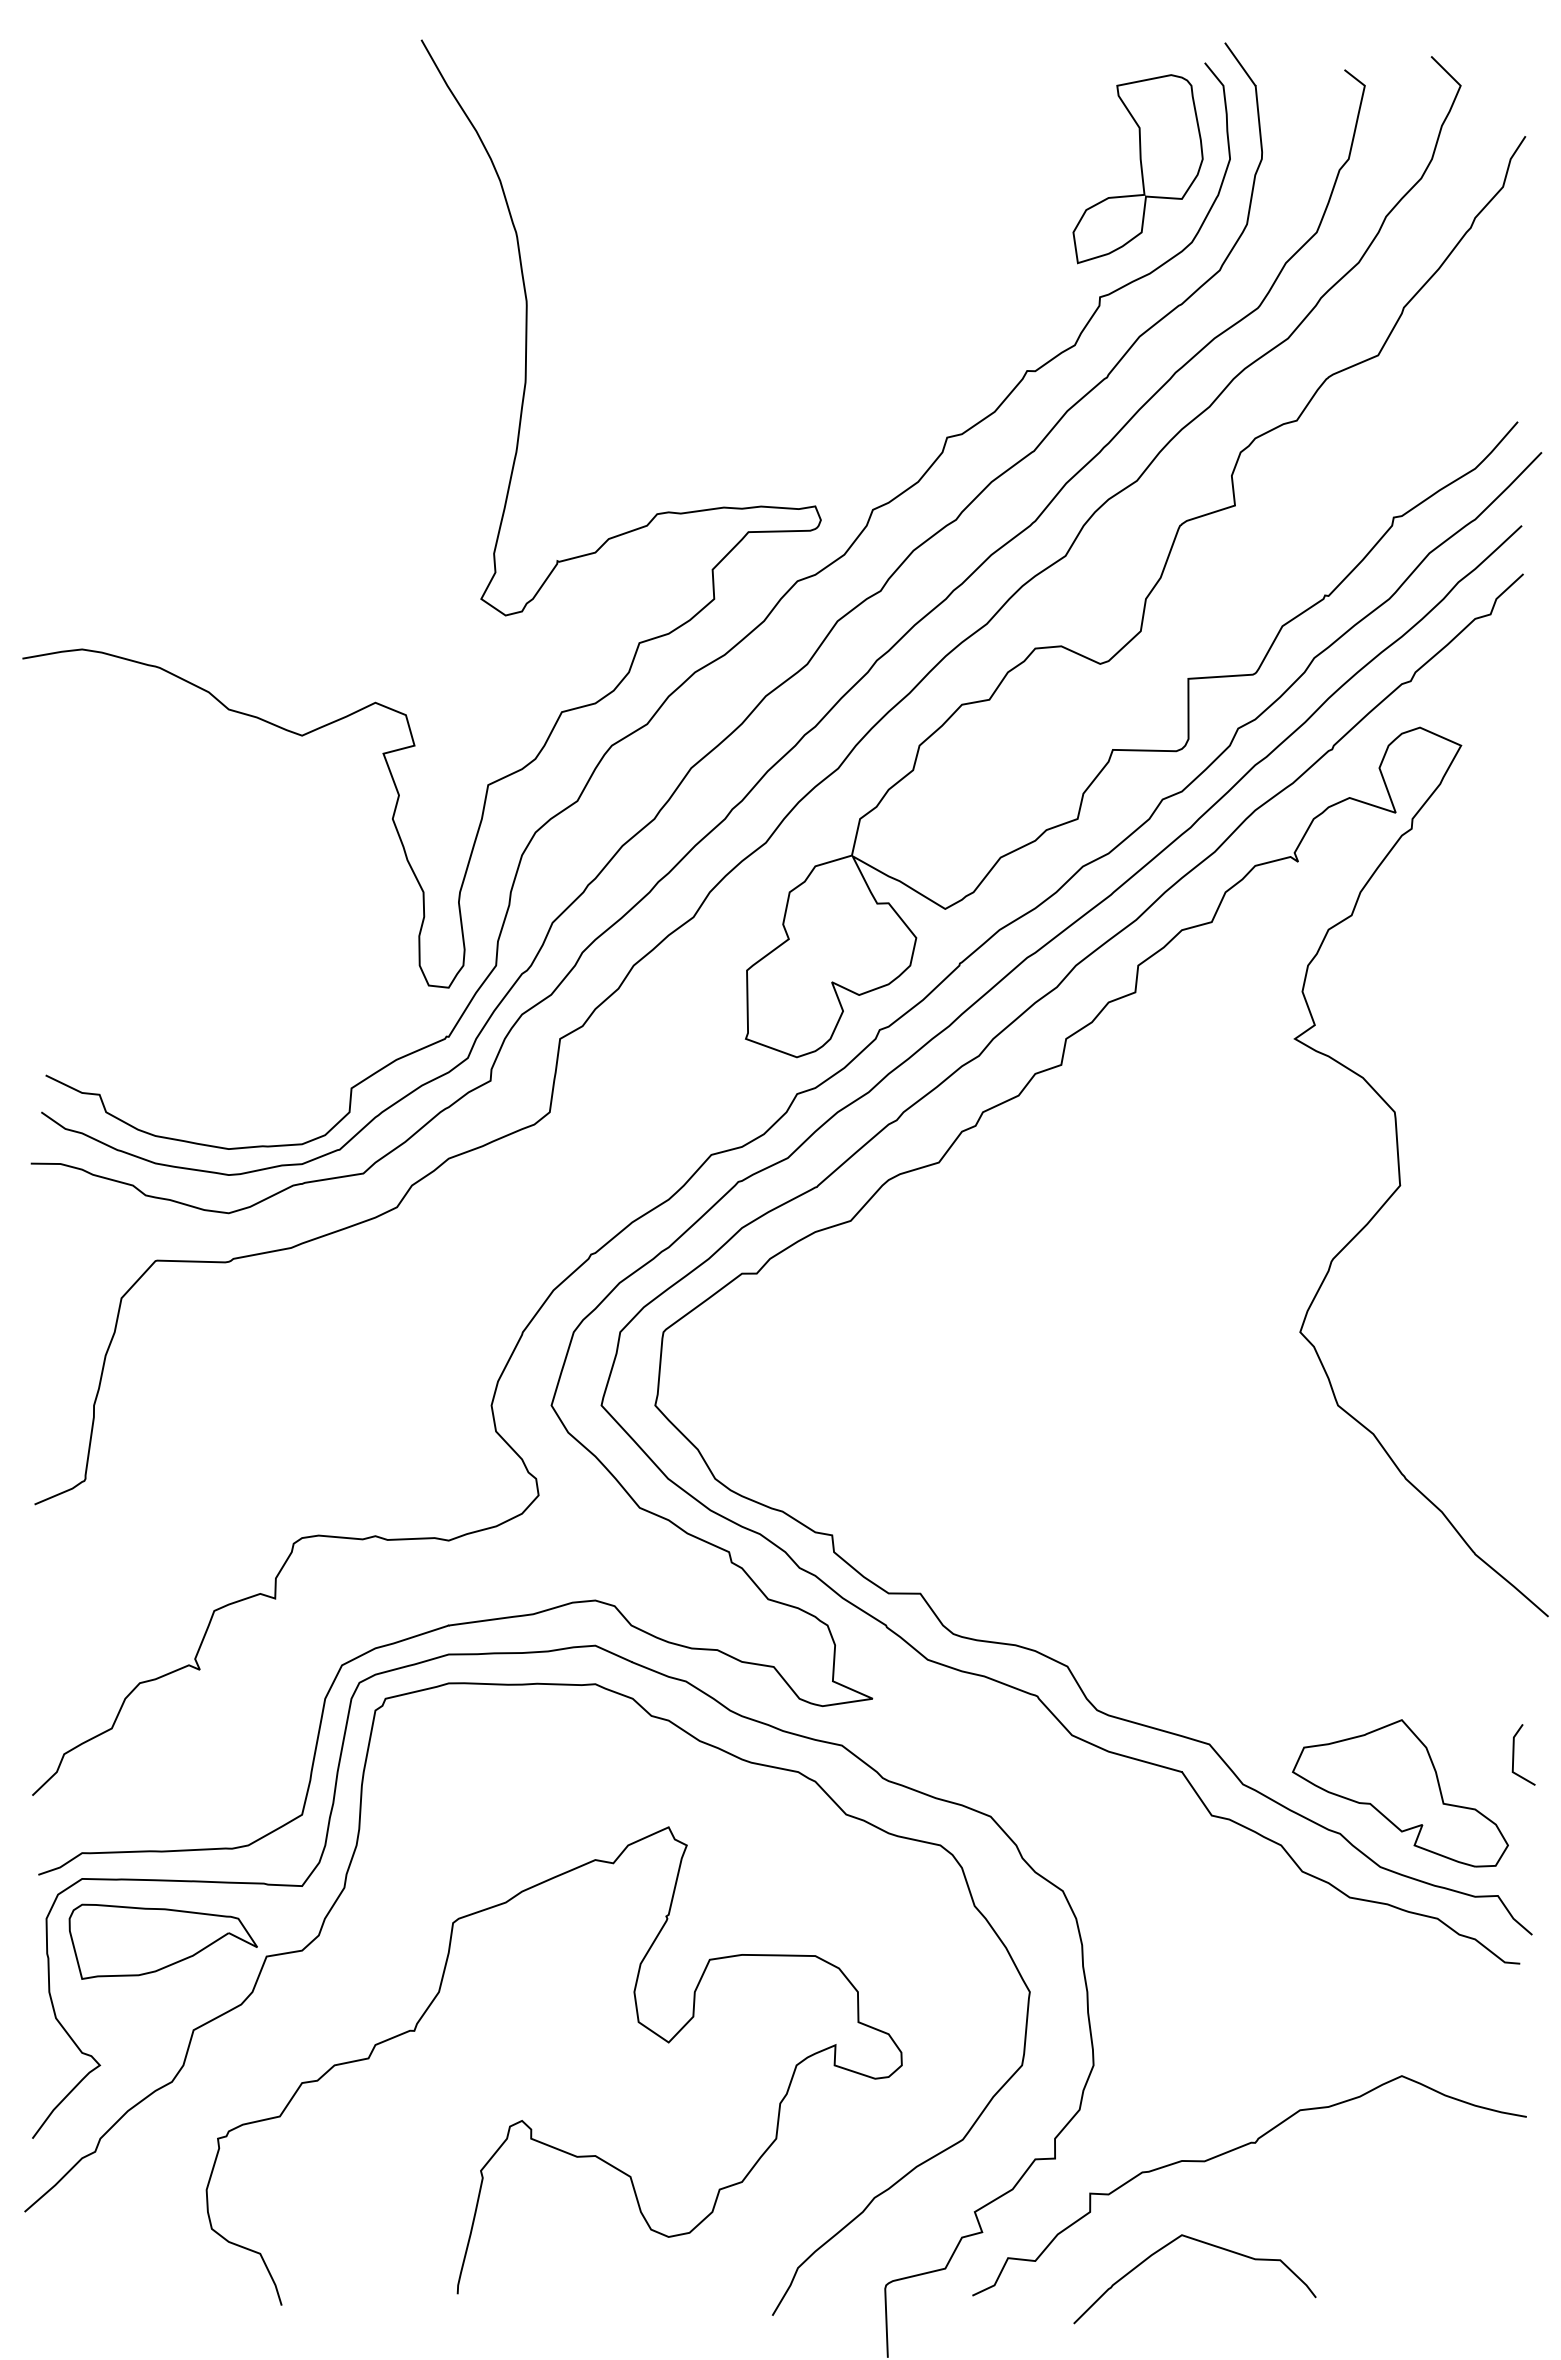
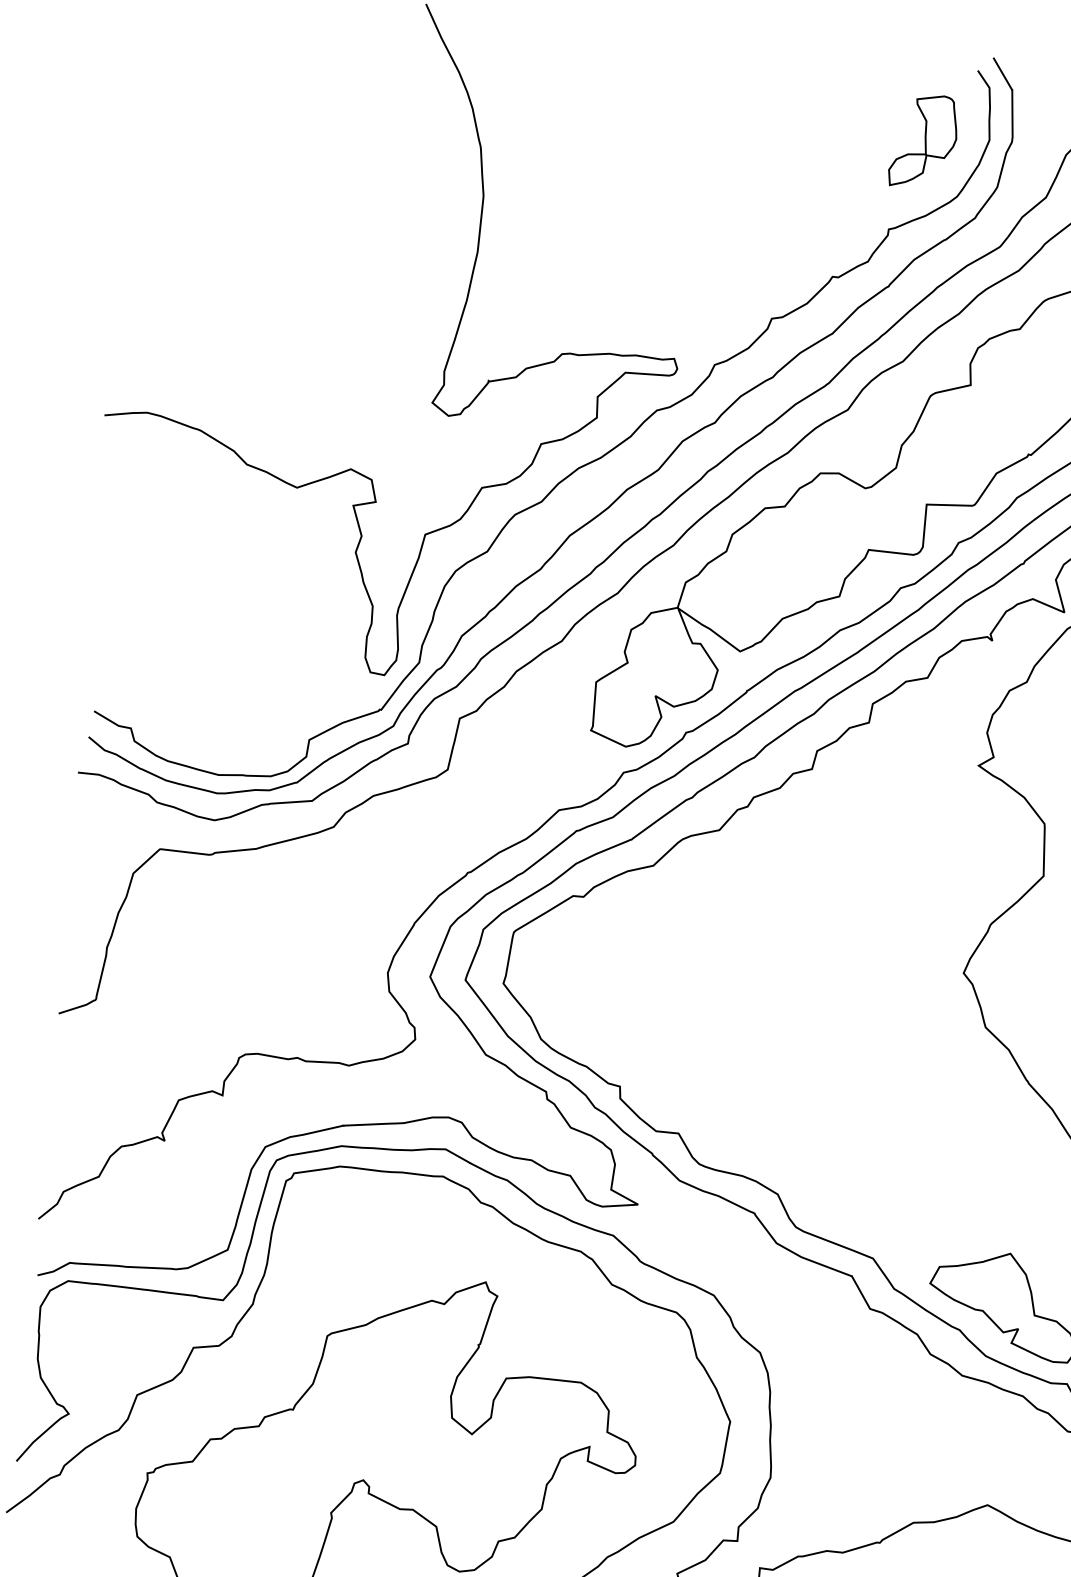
part: (1137, 169) -> (923, 141), size x0.7
part: (162, 1941) -> (120, 1330), removed

